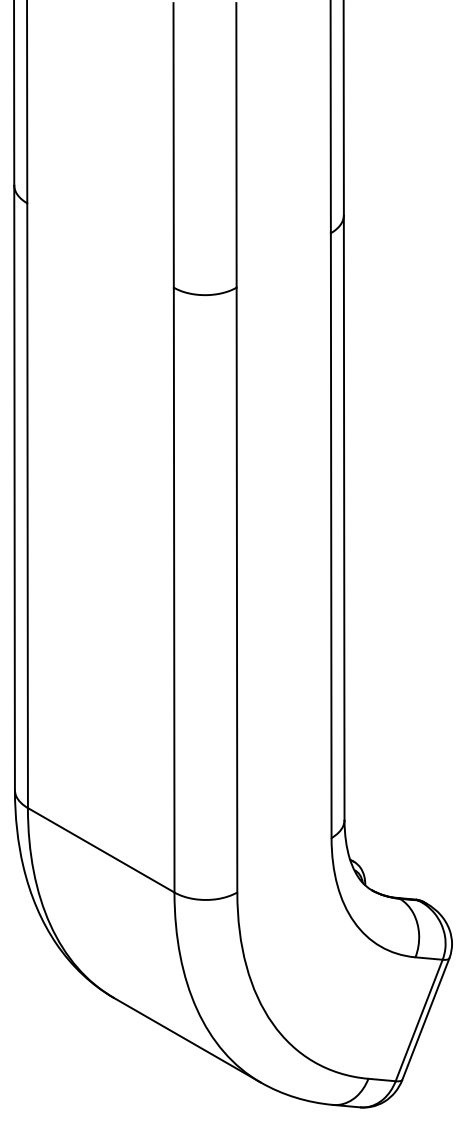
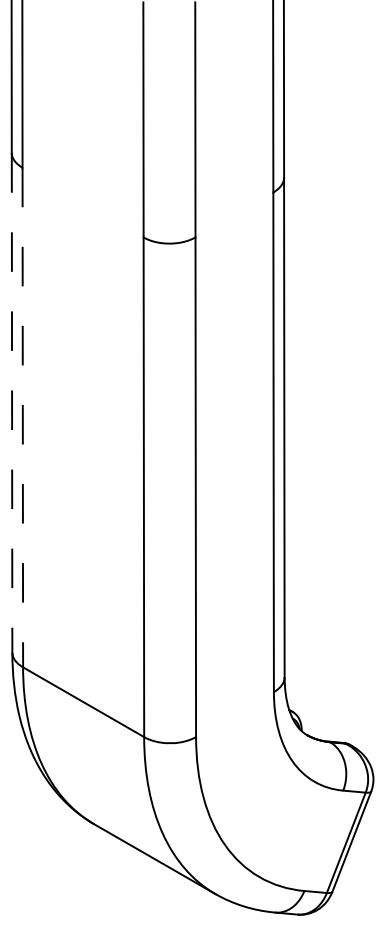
line: (14, 488) -> (11, 403), solid -> dashed
line: (27, 506) -> (22, 418), solid -> dashed

